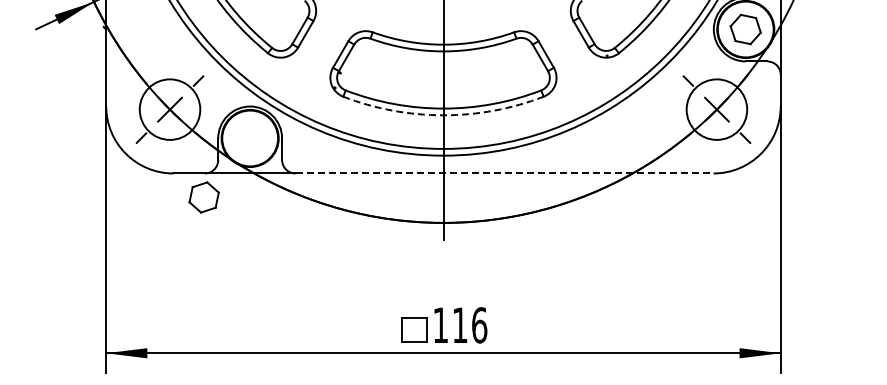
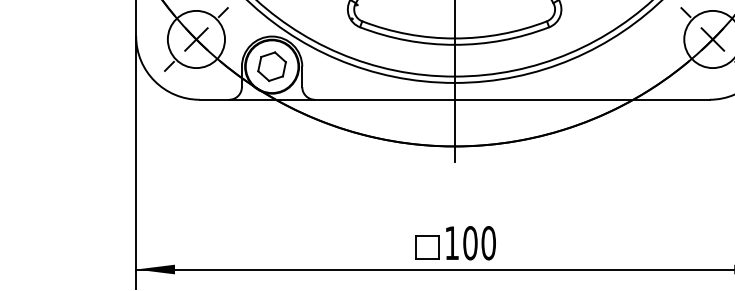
arc: (443, 115) -> (454, 45), dashed -> solid
line: (504, 173) -> (512, 99), dashed -> solid
part: (203, 197) -> (271, 66), moved
text: (469, 325) -> (479, 243), 116 -> 100

